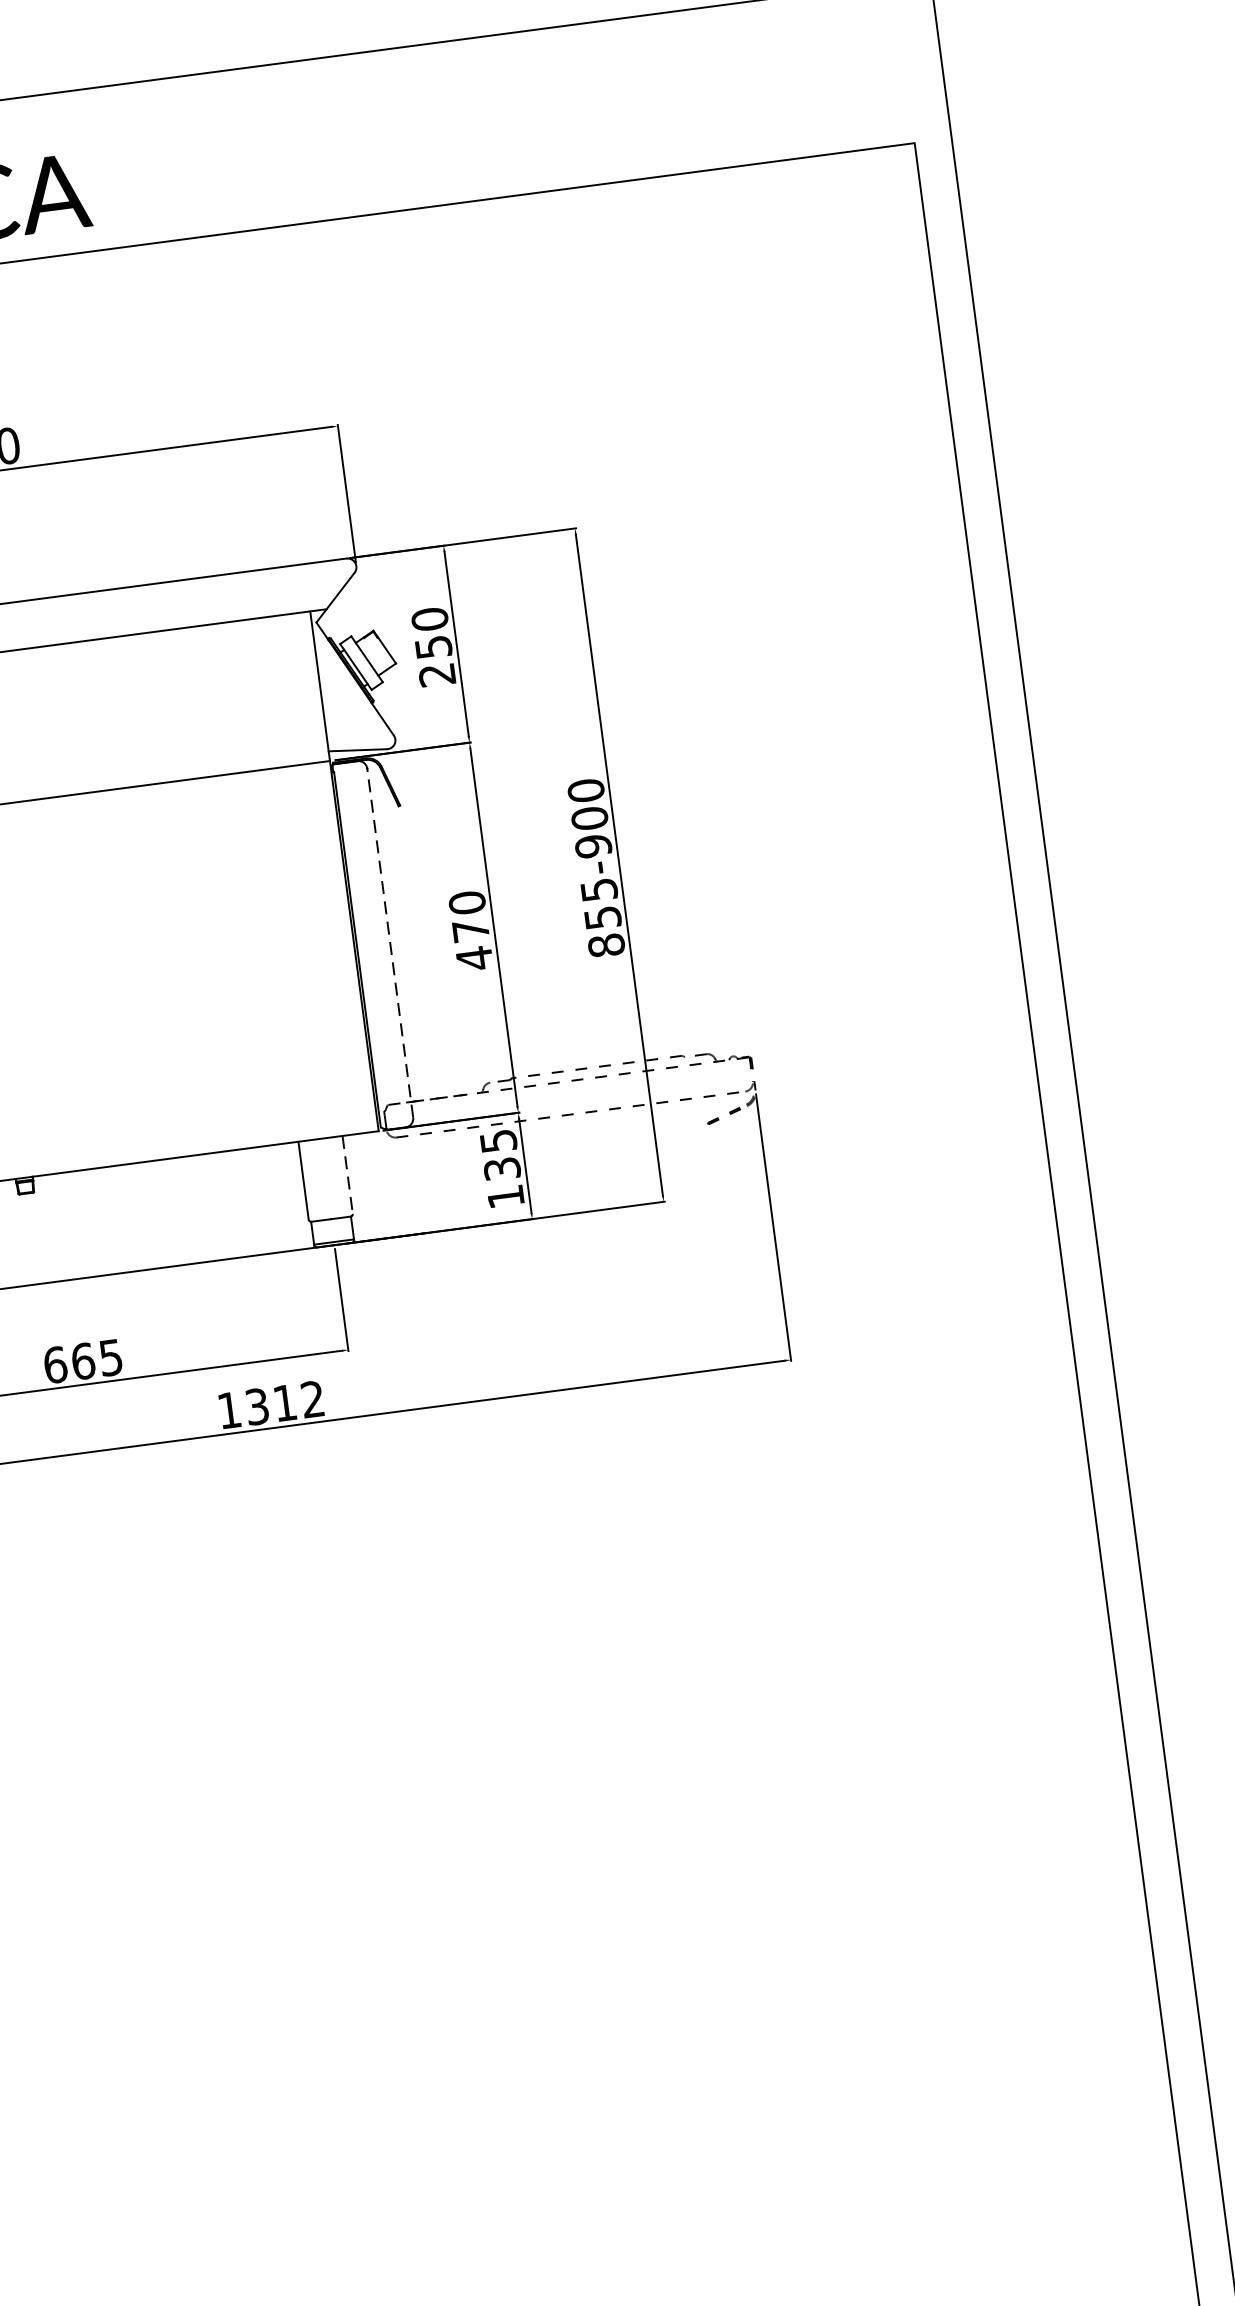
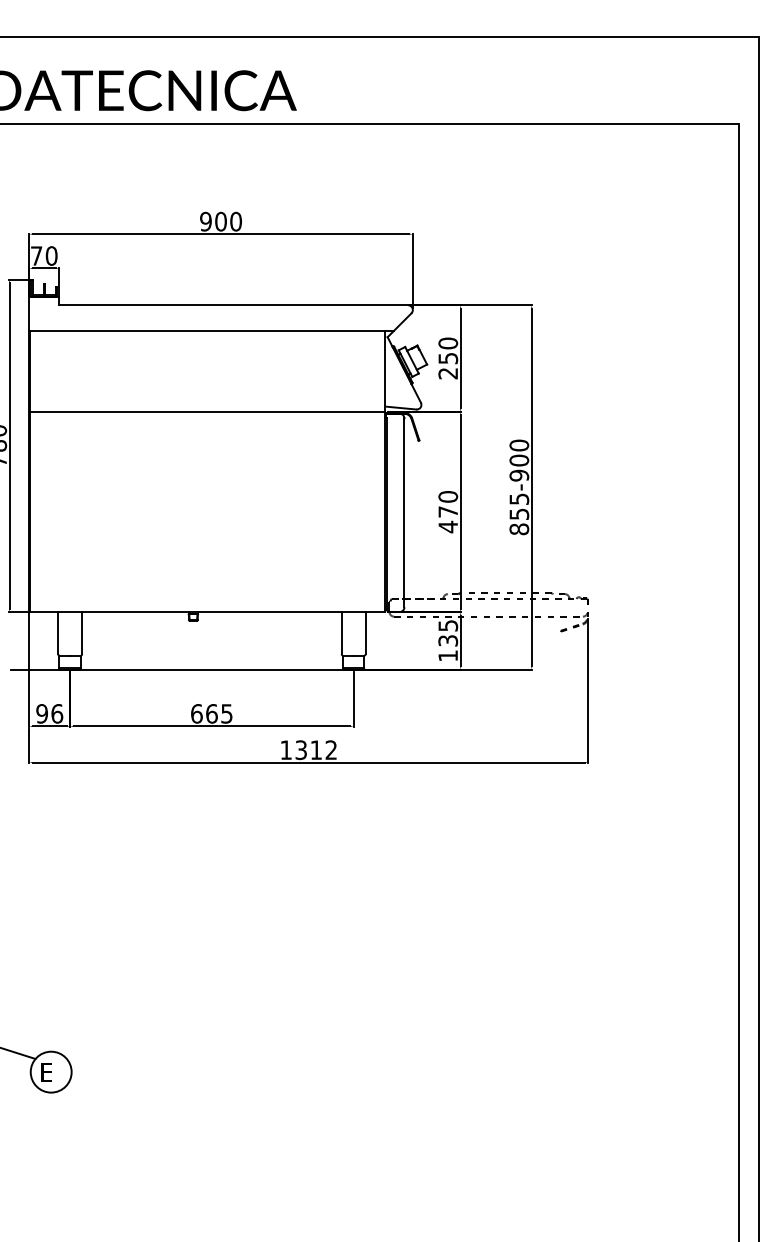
line: (390, 942) -> (404, 512), dashed -> solid
line: (347, 1175) -> (365, 633), dashed -> solid

